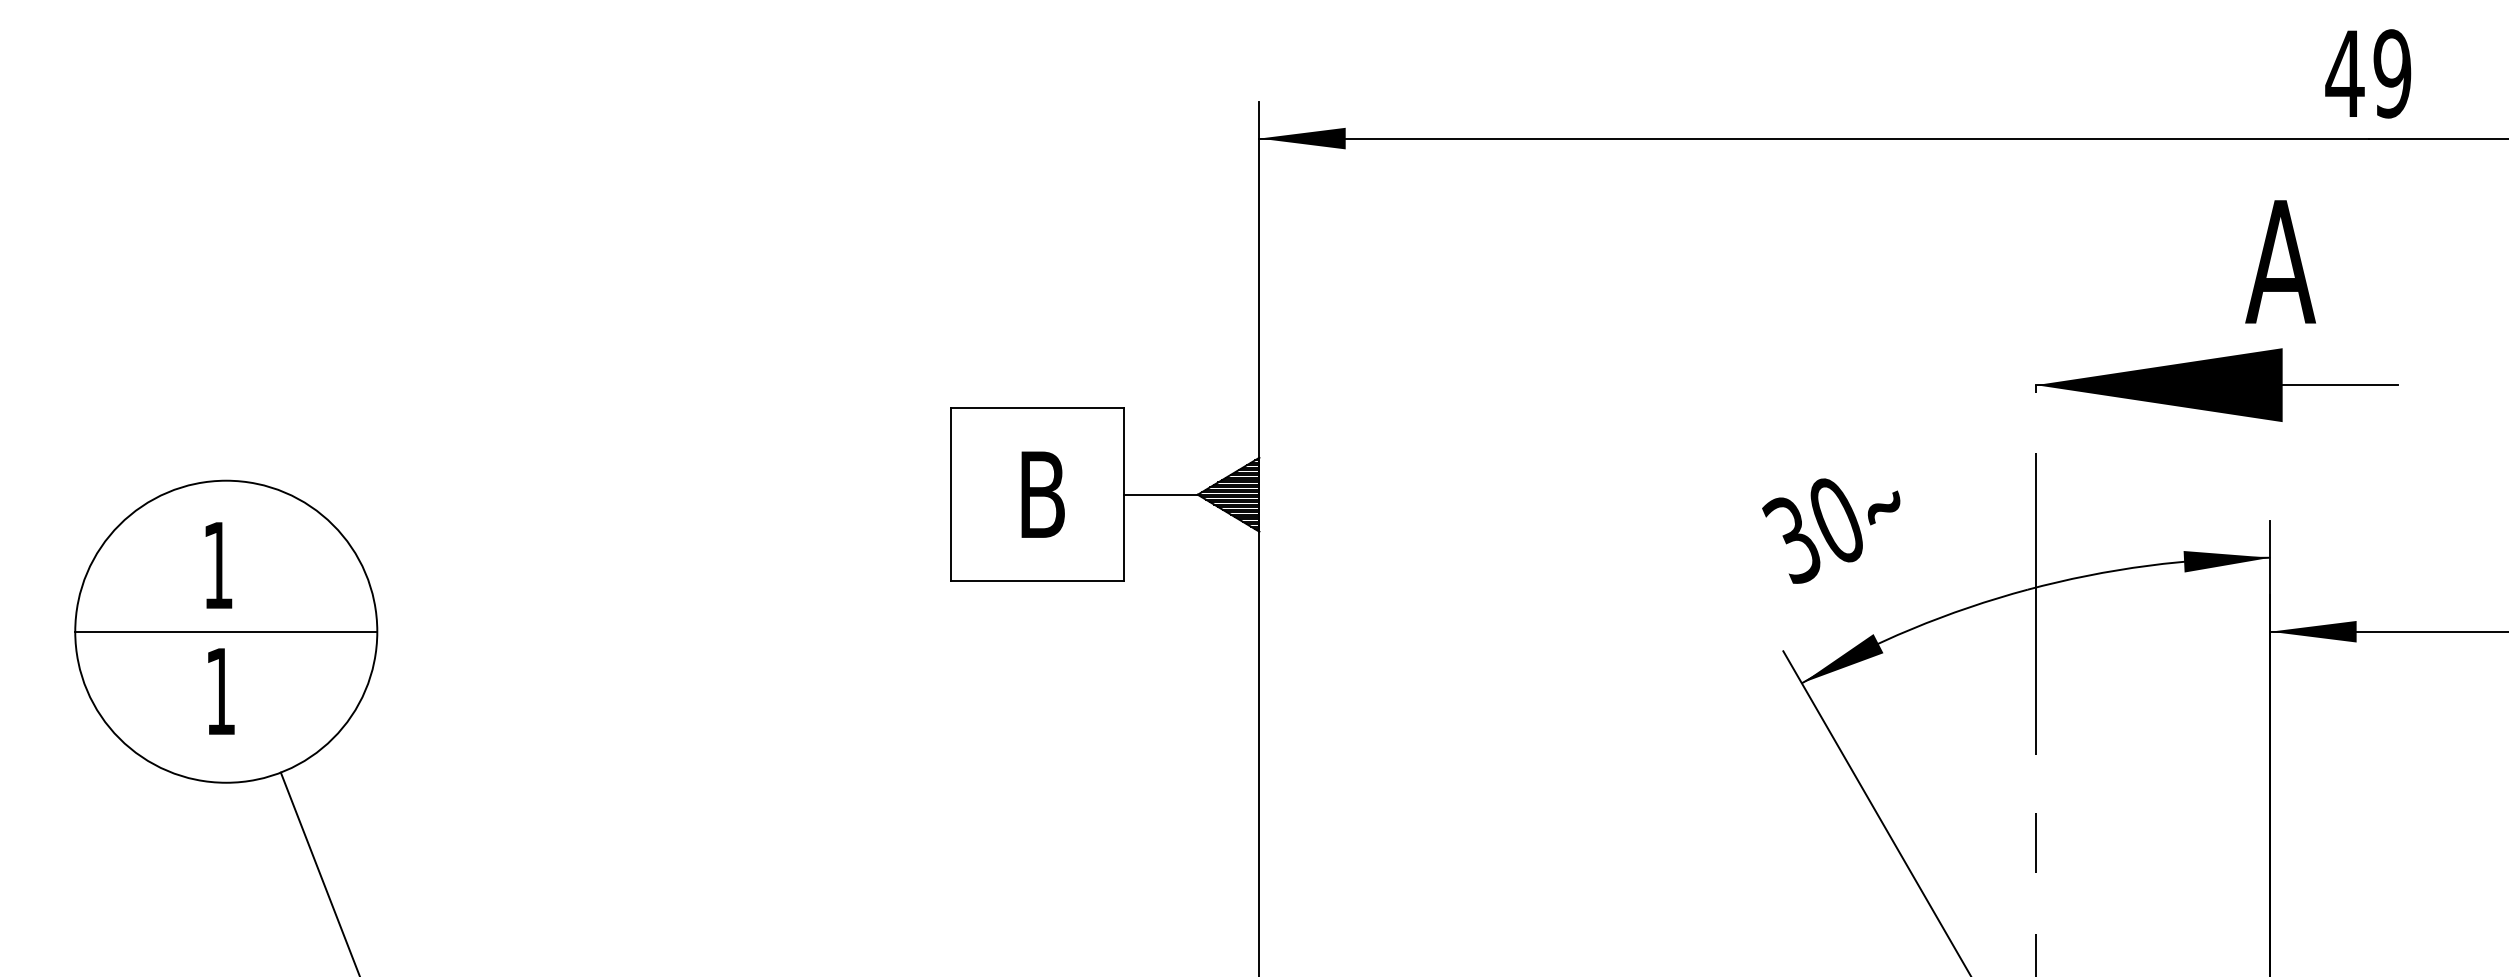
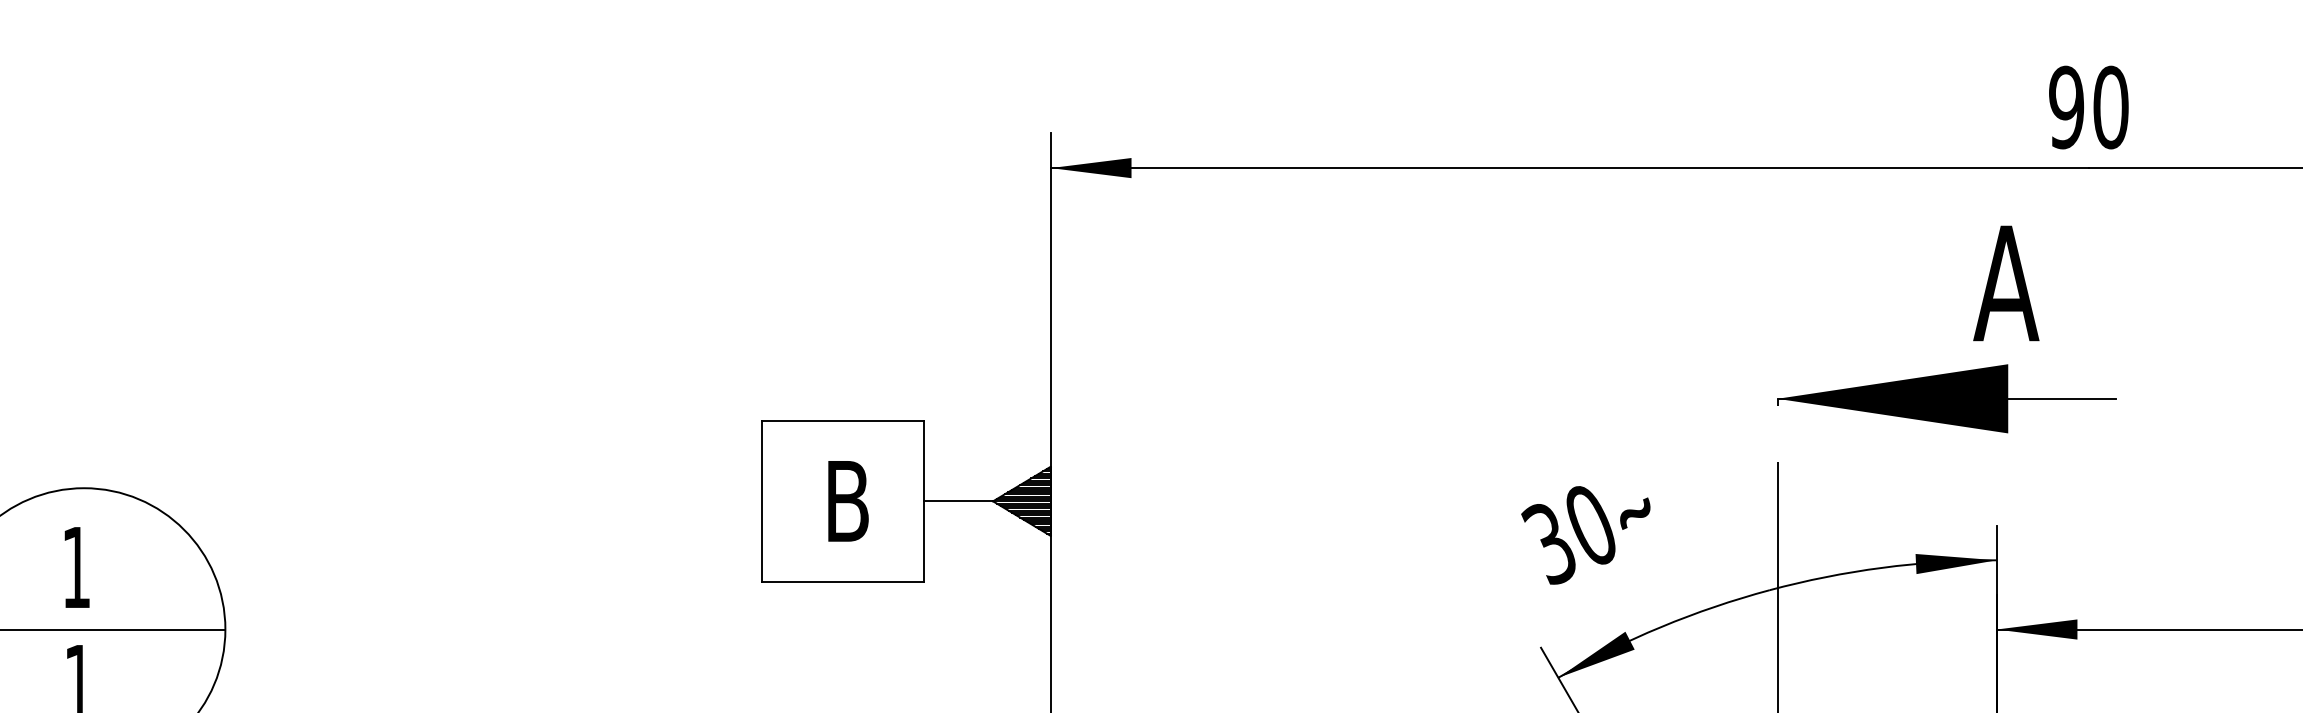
text: (2368, 73) -> (2088, 107), 49 -> 90

